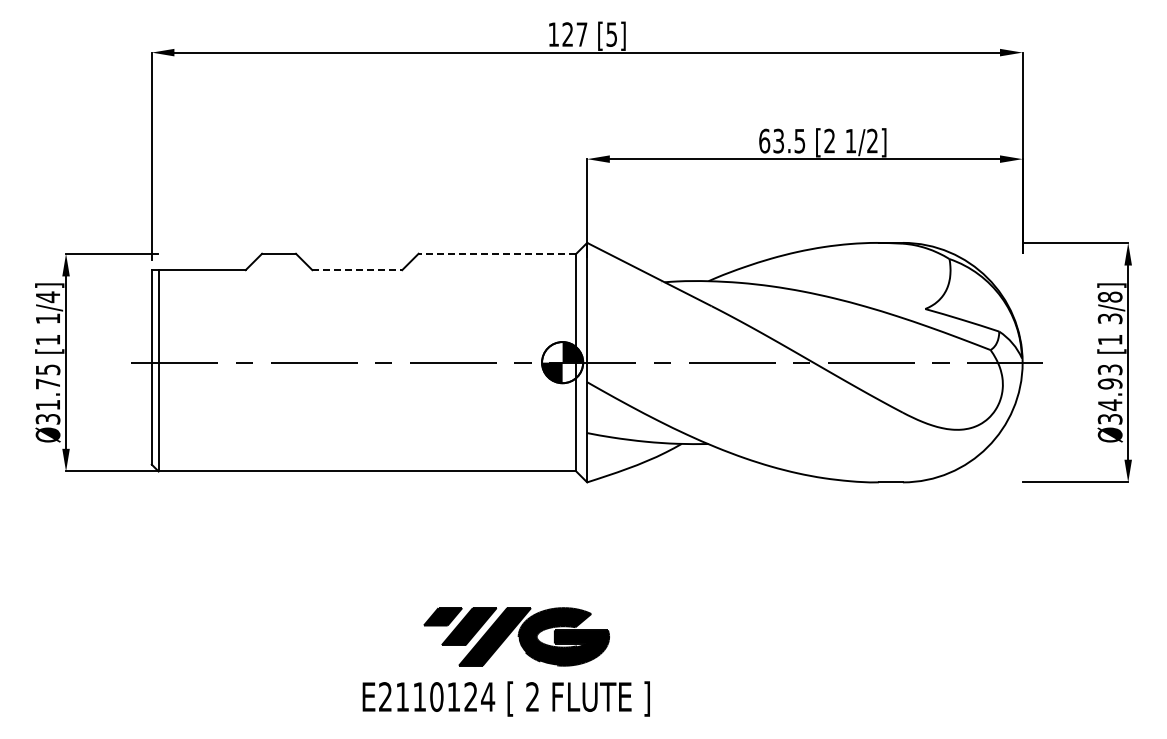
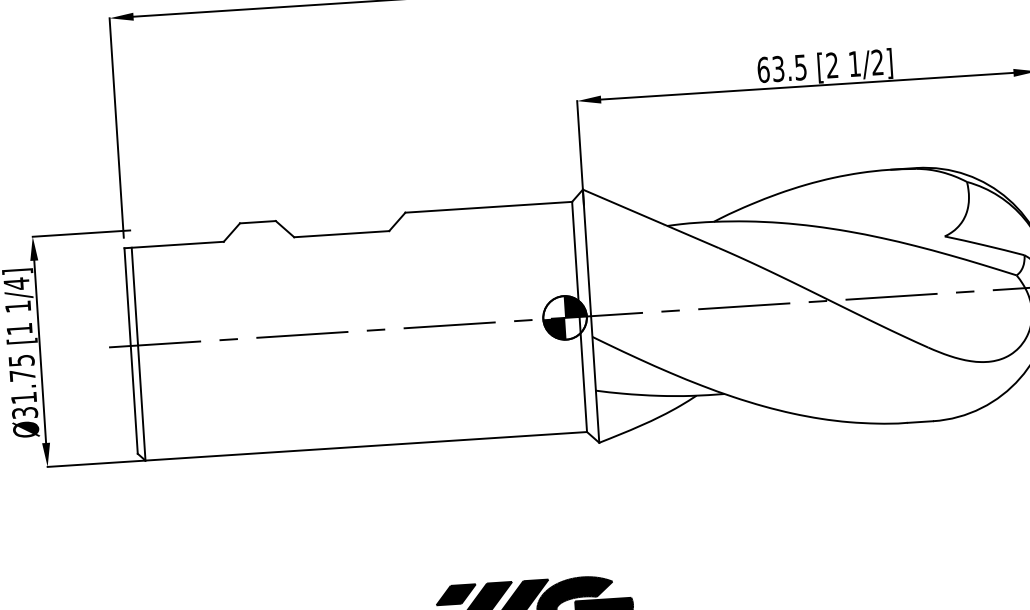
line: (497, 253) -> (488, 206), dashed -> solid
line: (357, 270) -> (341, 234), dashed -> solid

